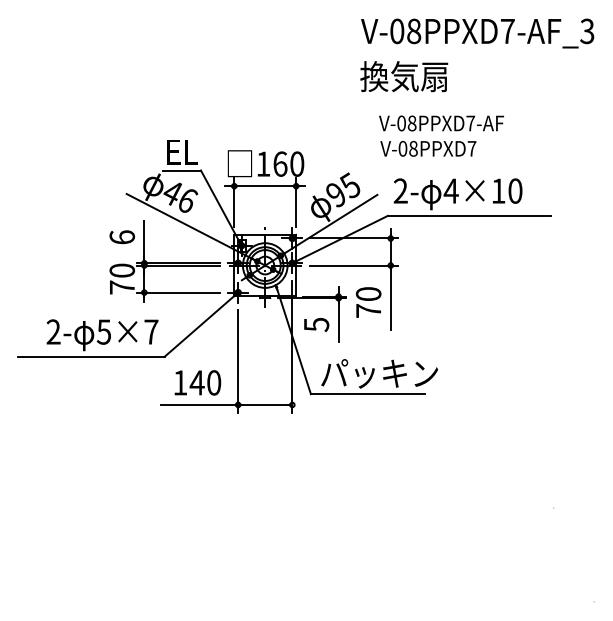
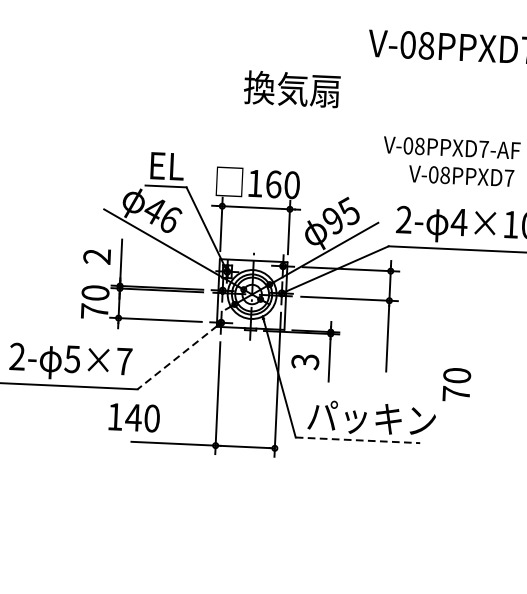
text: (404, 76) -> (292, 89), moved
text: (428, 148) -> (461, 175), moved
text: (122, 237) -> (97, 256), 6 -> 2
text: (368, 302) -> (456, 384), moved
text: (315, 324) -> (304, 361), 5 -> 3
line: (199, 326) -> (177, 357), solid -> dashed
text: (197, 382) -> (133, 417), moved
line: (367, 394) -> (357, 440), solid -> dashed

